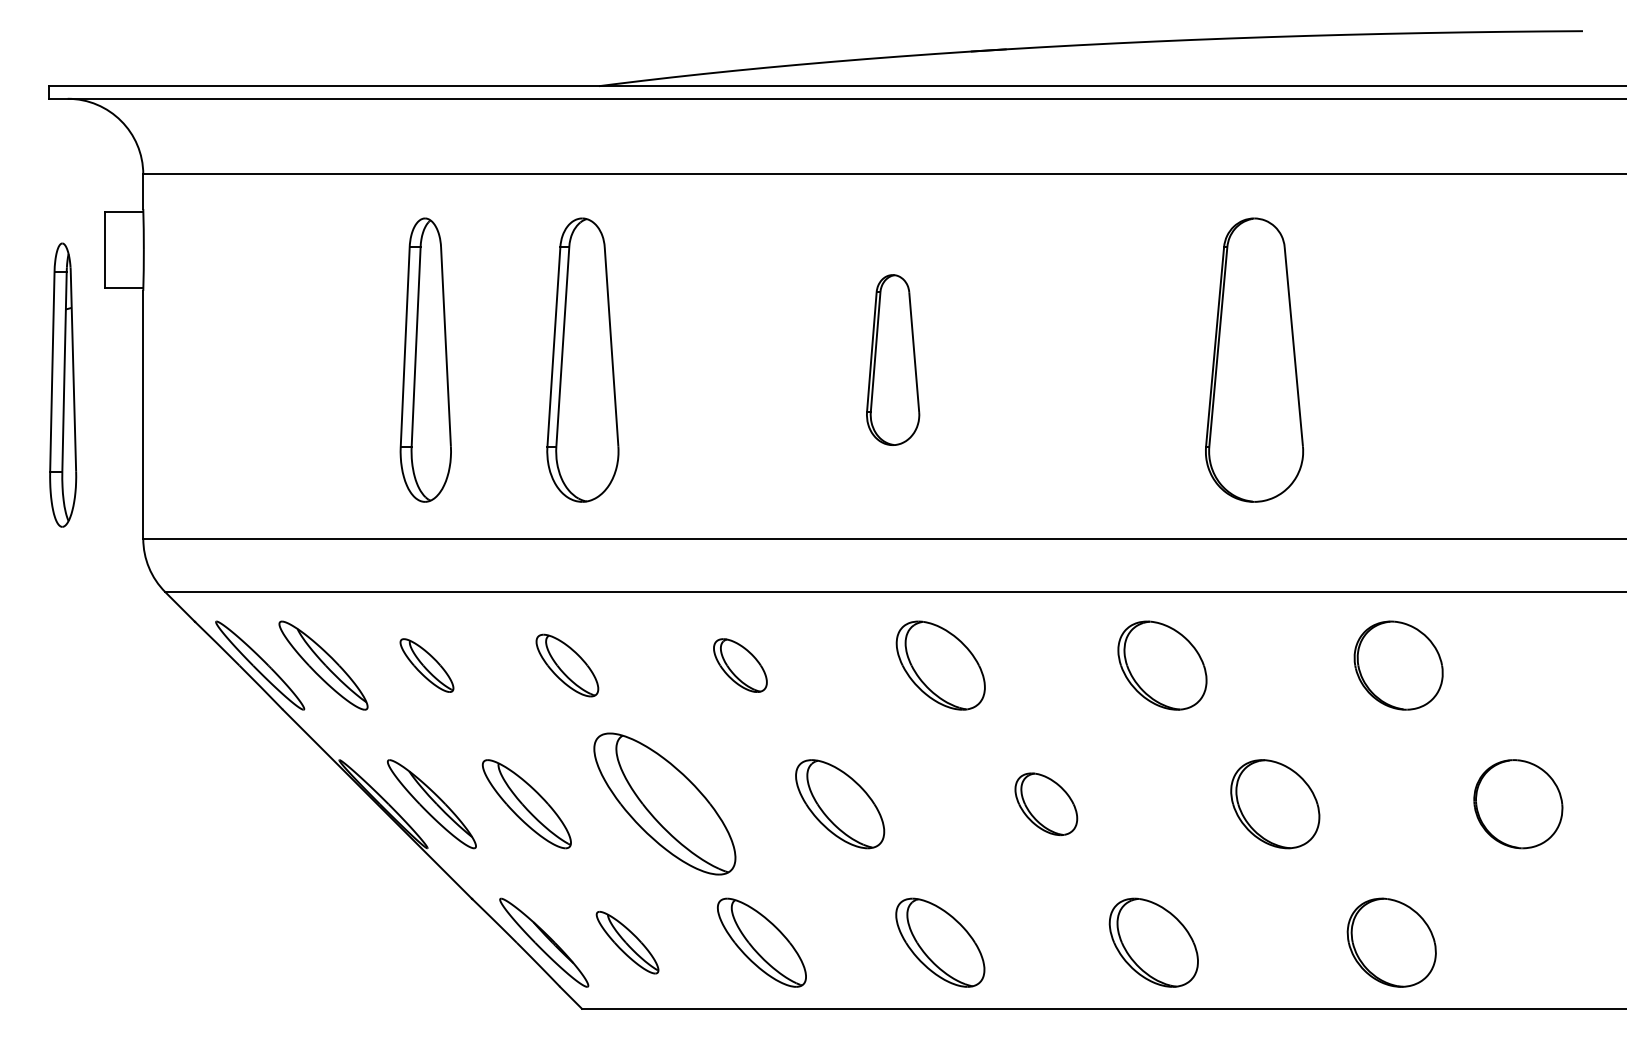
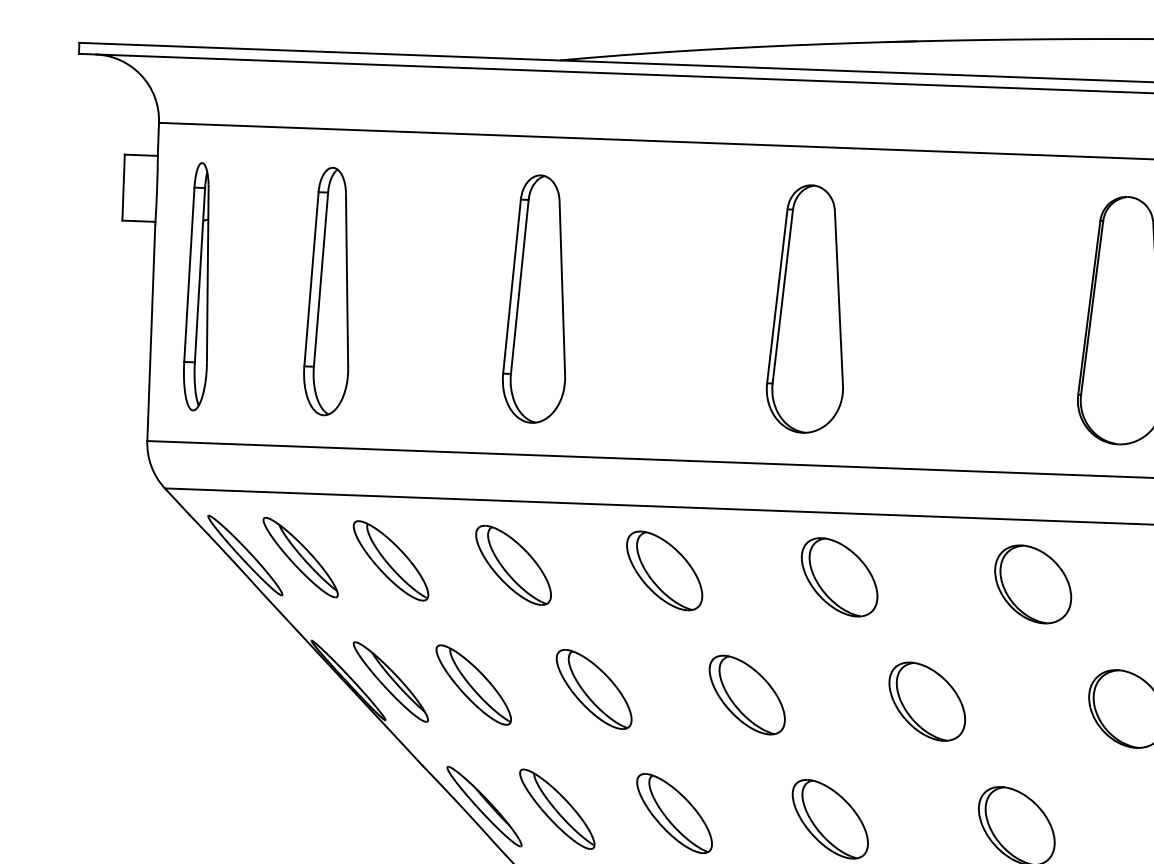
part: (425, 359) -> (328, 290), moved
part: (892, 359) -> (807, 308), size x1.67
part: (63, 384) -> (198, 286), moved
part: (426, 665) -> (390, 560), size x1.67
part: (567, 665) -> (513, 565), size x1.43
part: (740, 665) -> (664, 570), size x1.67
part: (664, 804) -> (593, 689), size x0.62
part: (1046, 804) -> (927, 701), size x1.43
part: (627, 942) -> (557, 809), size x1.43

